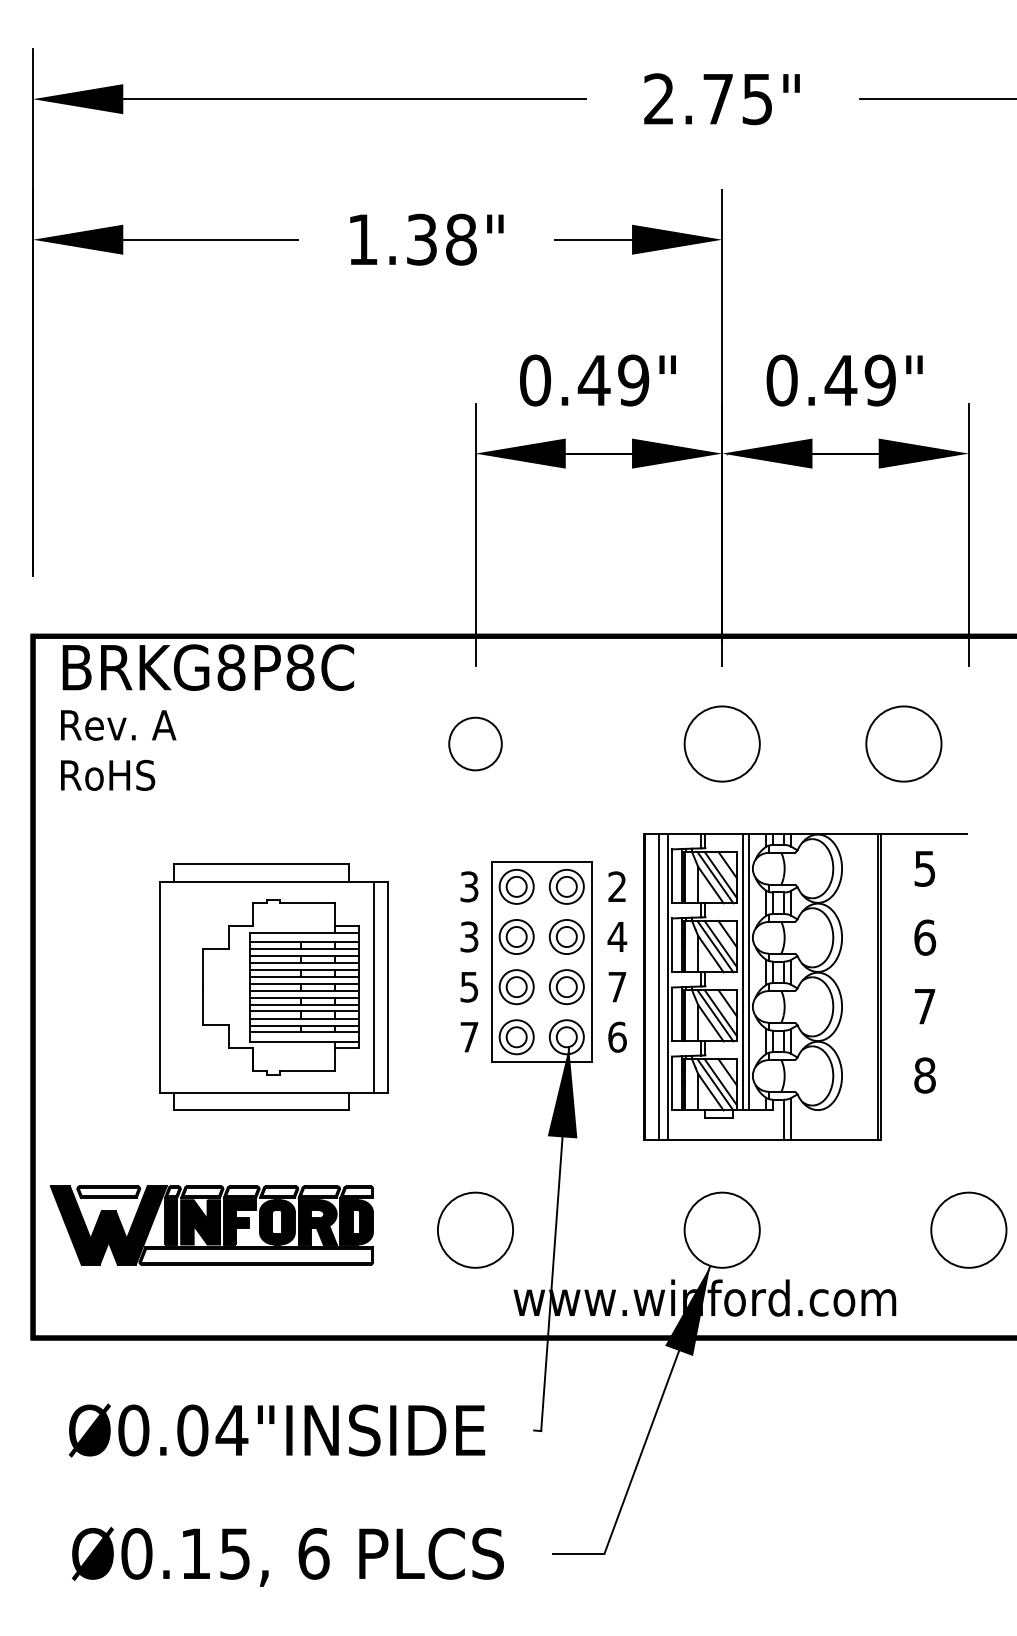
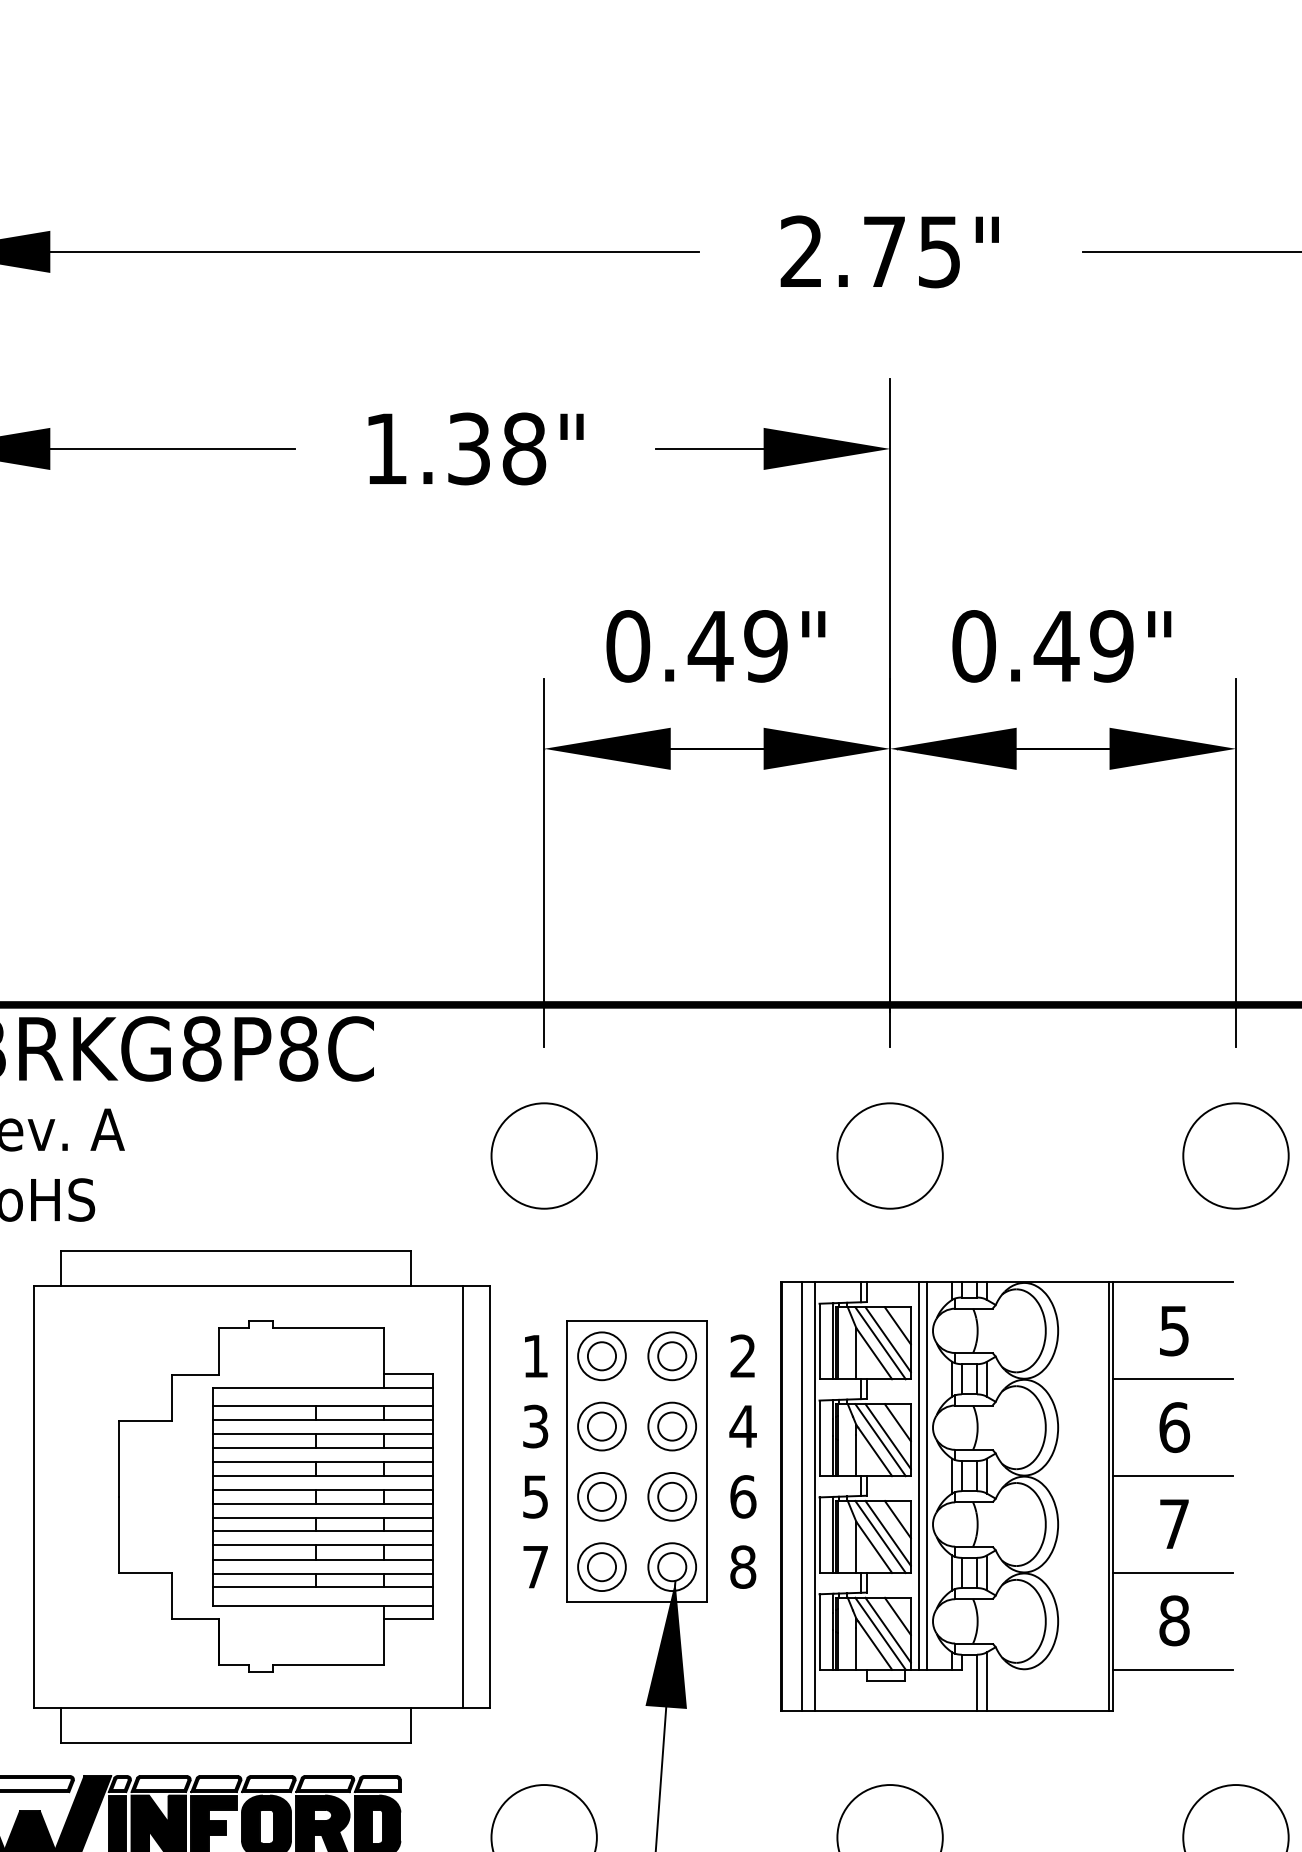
circle: (475, 743) -> (544, 1155), size x1.43
circle: (903, 743) -> (1235, 1155), moved
text: (469, 886) -> (535, 1355), 3 -> 1
line: (924, 903) -> (1173, 1379), added
line: (924, 972) -> (1173, 1476), added
text: (617, 986) -> (743, 1495), 7 -> 6
part: (273, 987) -> (260, 1497), size x1.43
text: (617, 1036) -> (743, 1566), 6 -> 8
line: (924, 1041) -> (1173, 1573), added
line: (924, 1110) -> (1173, 1669), added

